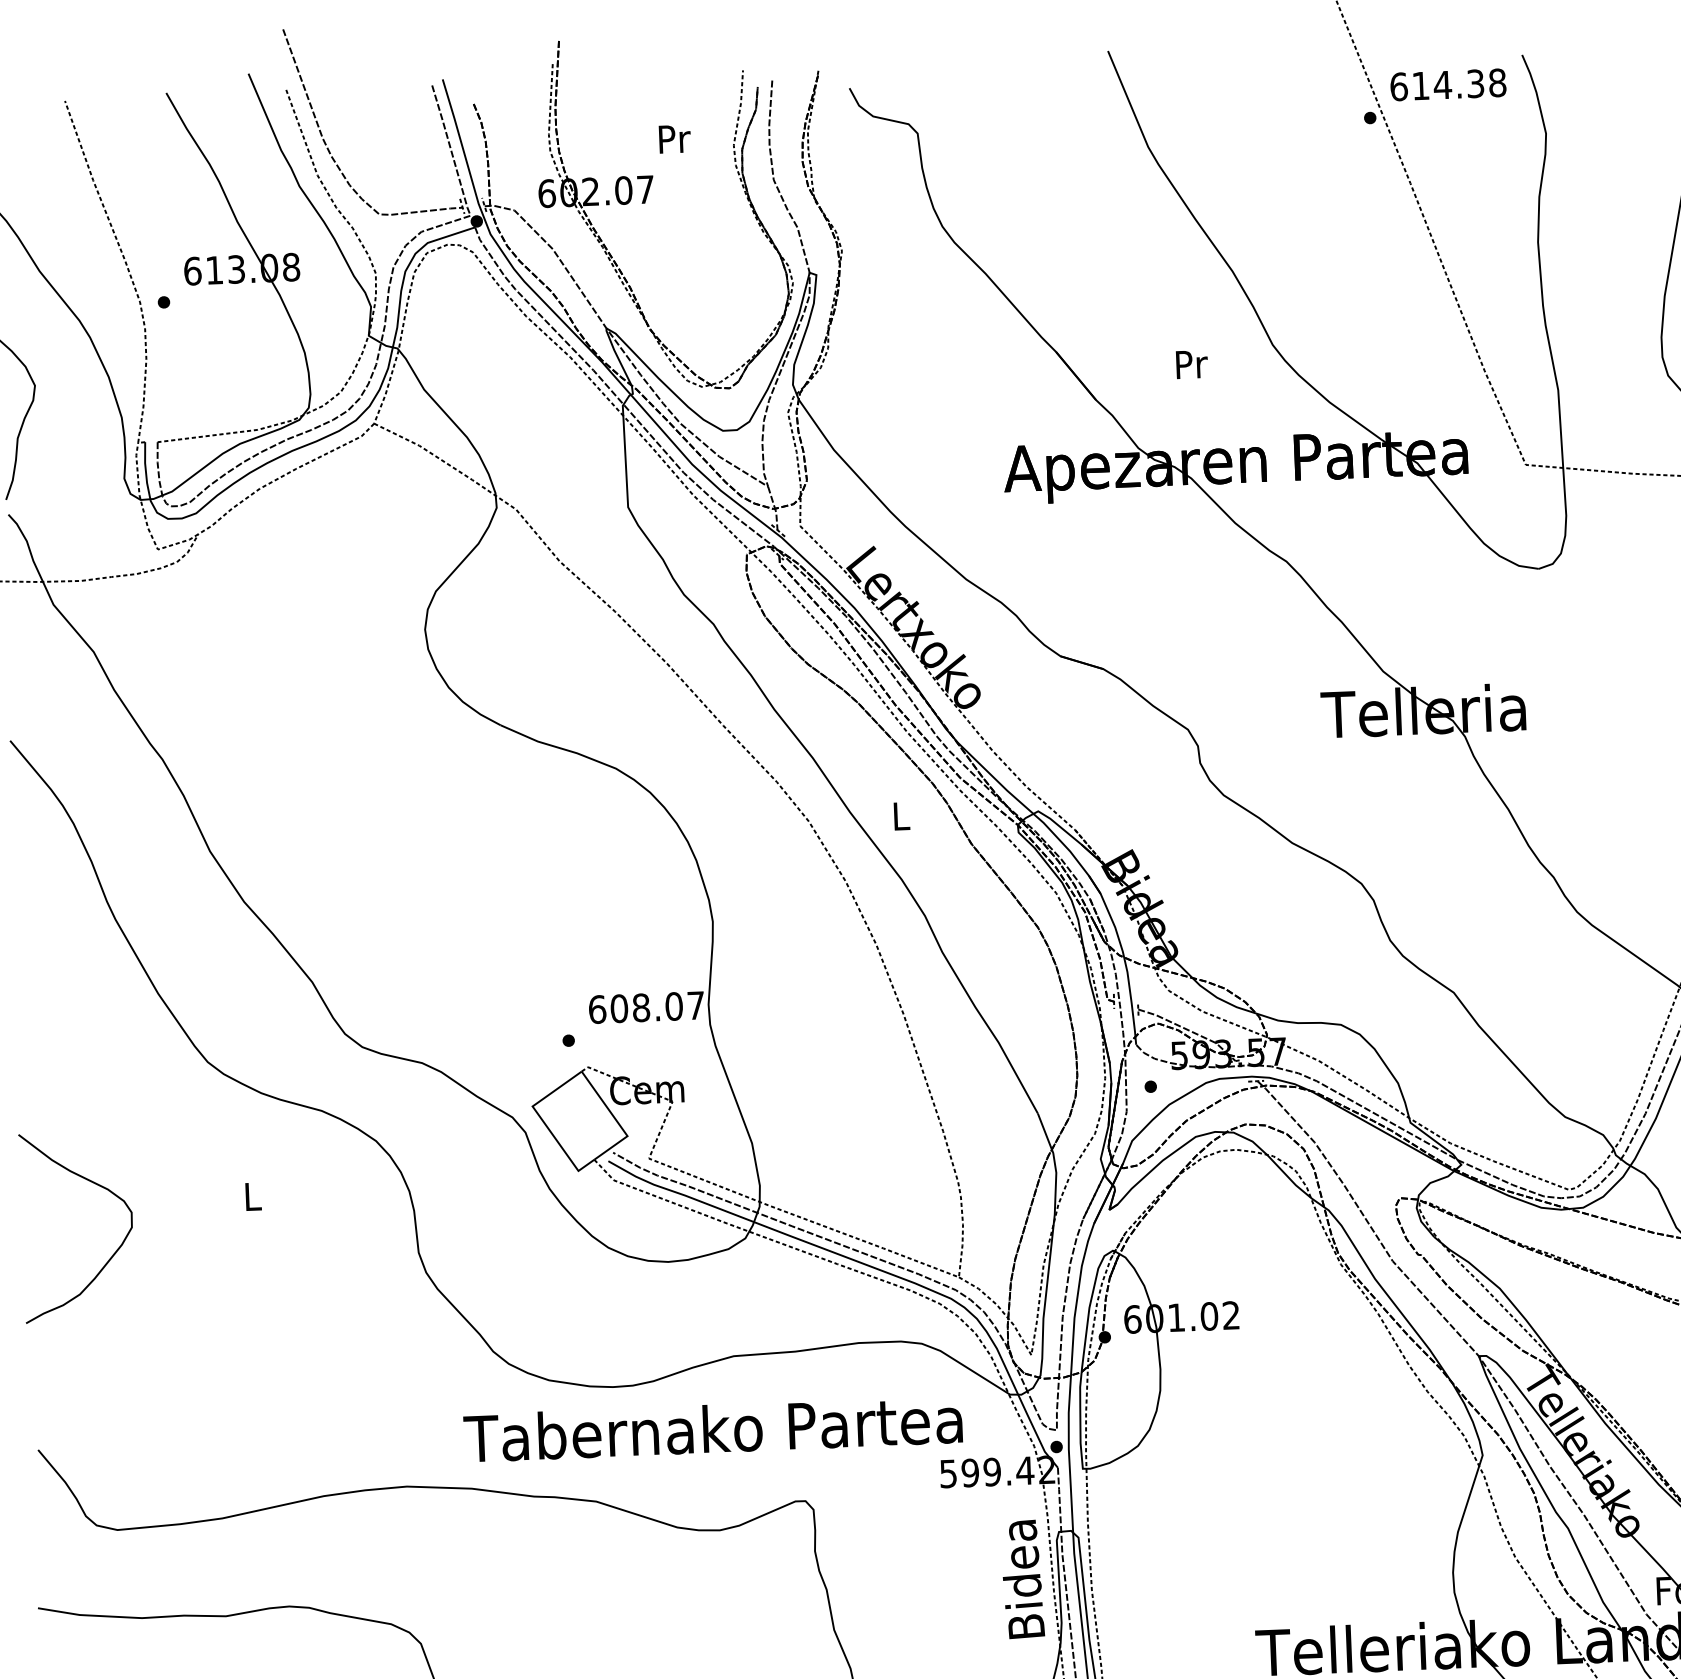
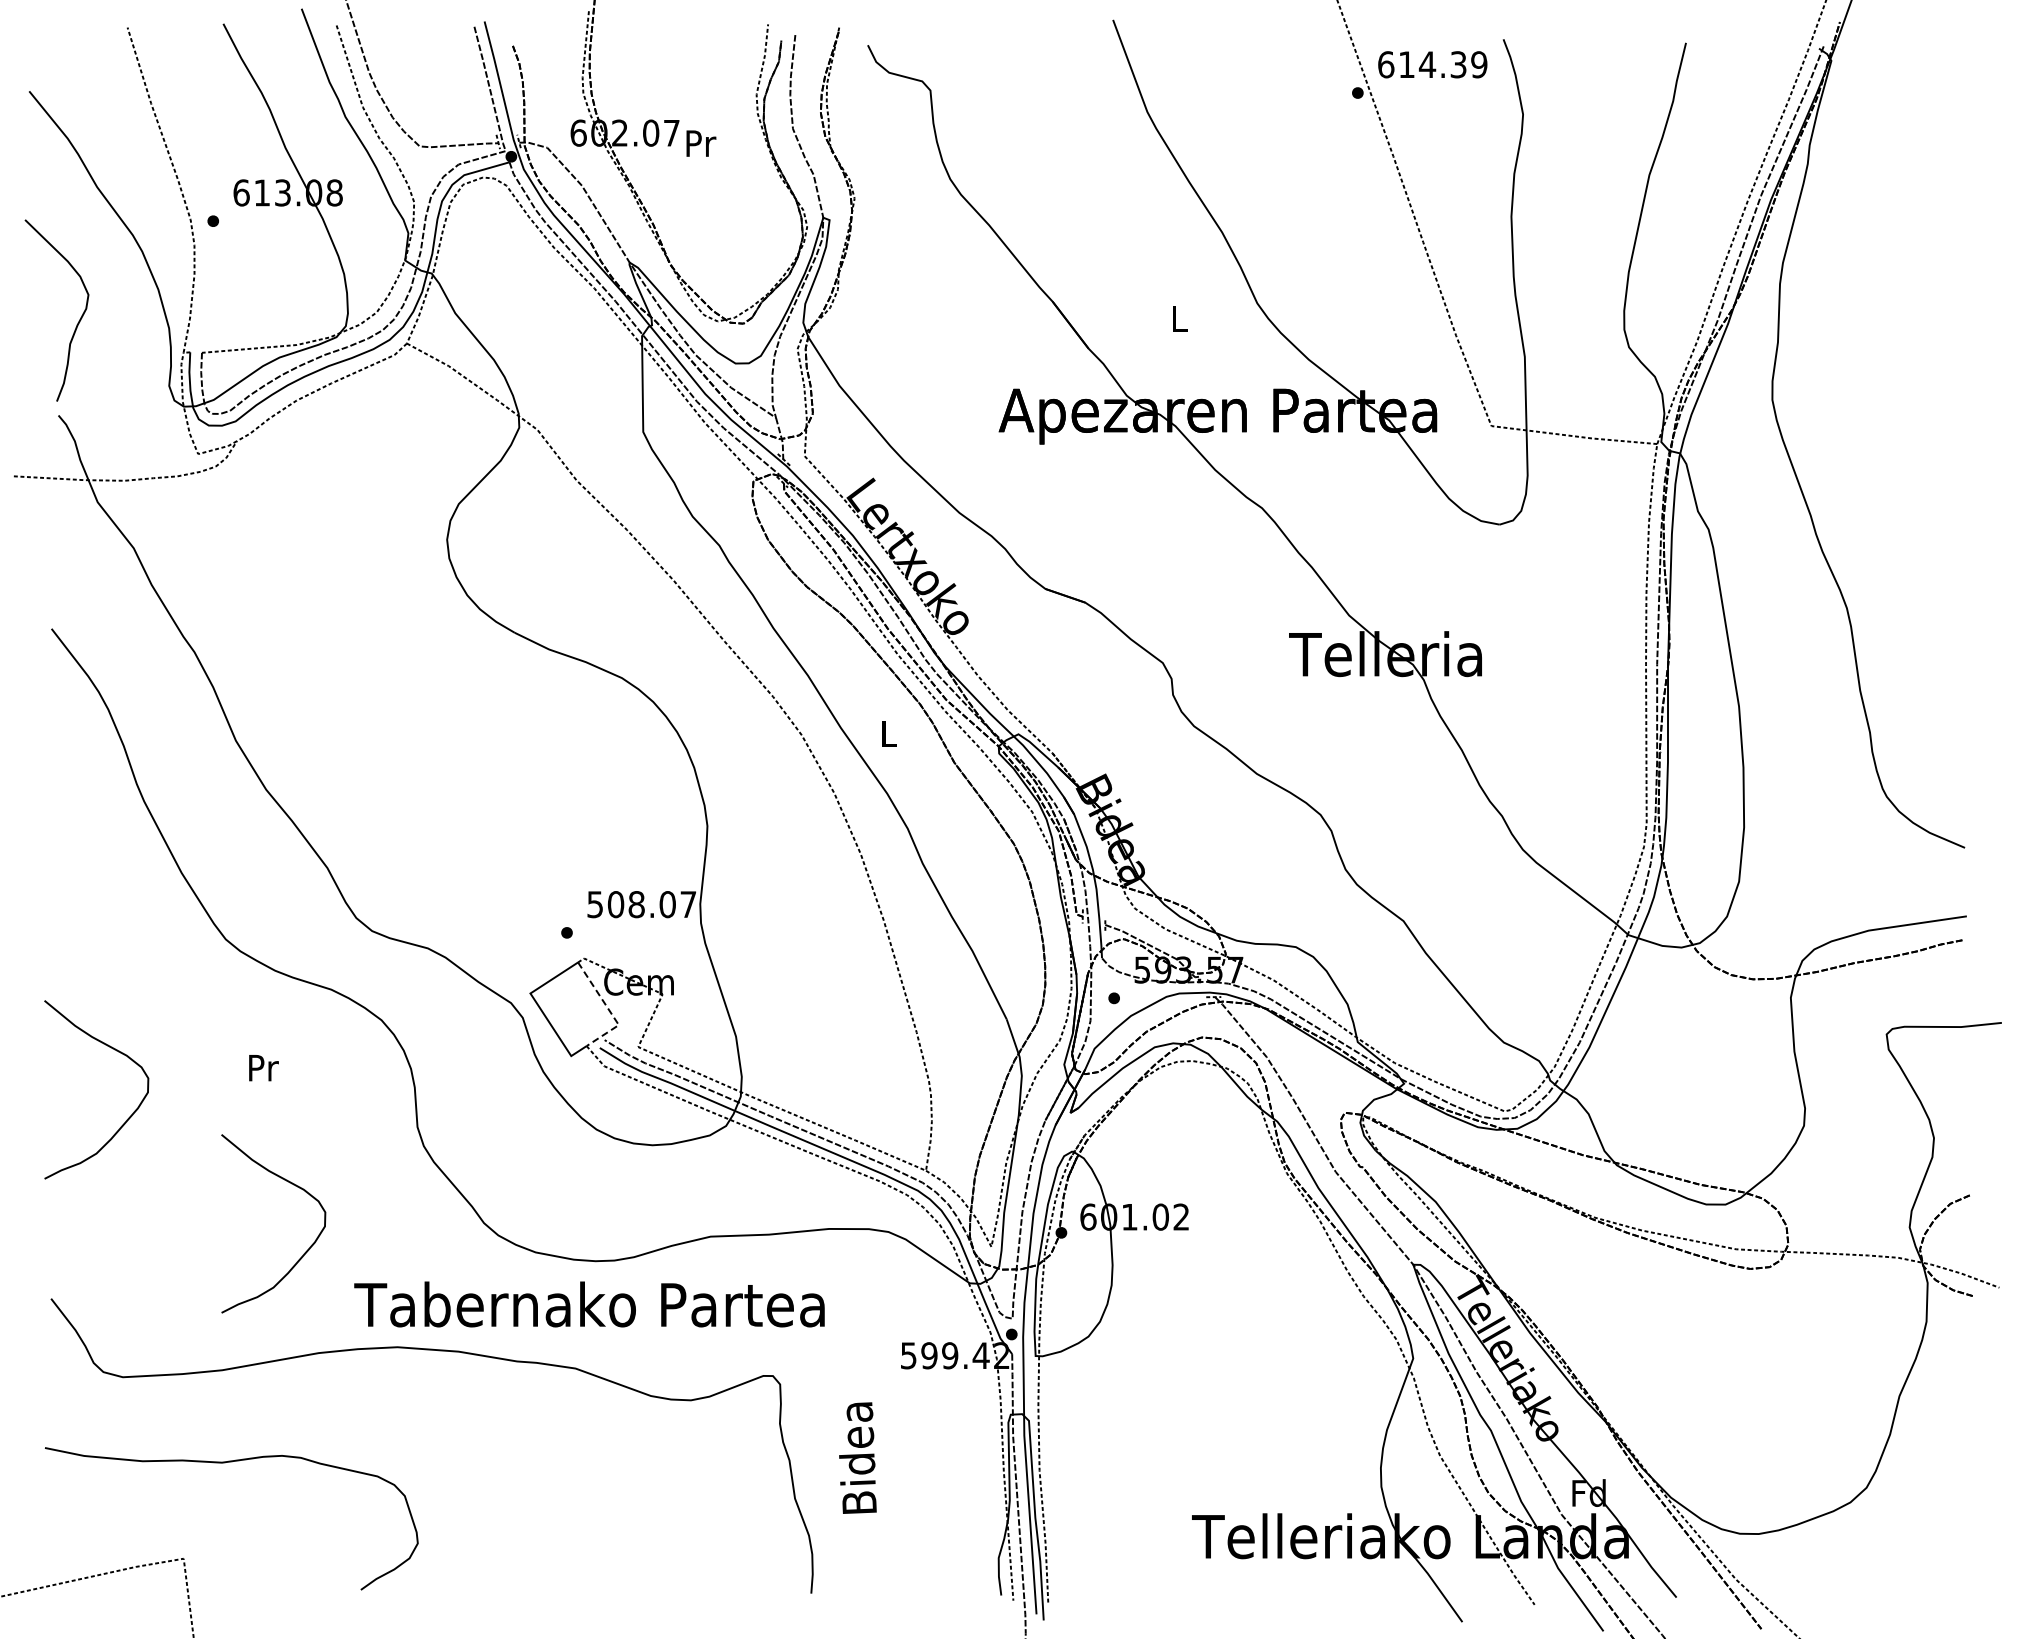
text: (1497, 82) -> (1479, 64), 614.38 -> 614.39
text: (675, 139) -> (701, 143), moved
text: (1192, 364) -> (1180, 318), Pr -> L
text: (597, 1009) -> (595, 904), 608.07 -> 508.07
line: (617, 1121) -> (609, 1010), solid -> dashed
text: (253, 1197) -> (263, 1068), L -> Pr
curve: (303, 1391) -> (303, 1253), added
text: (713, 1428) -> (589, 1304), moved
text: (1022, 1578) -> (857, 1457), moved

